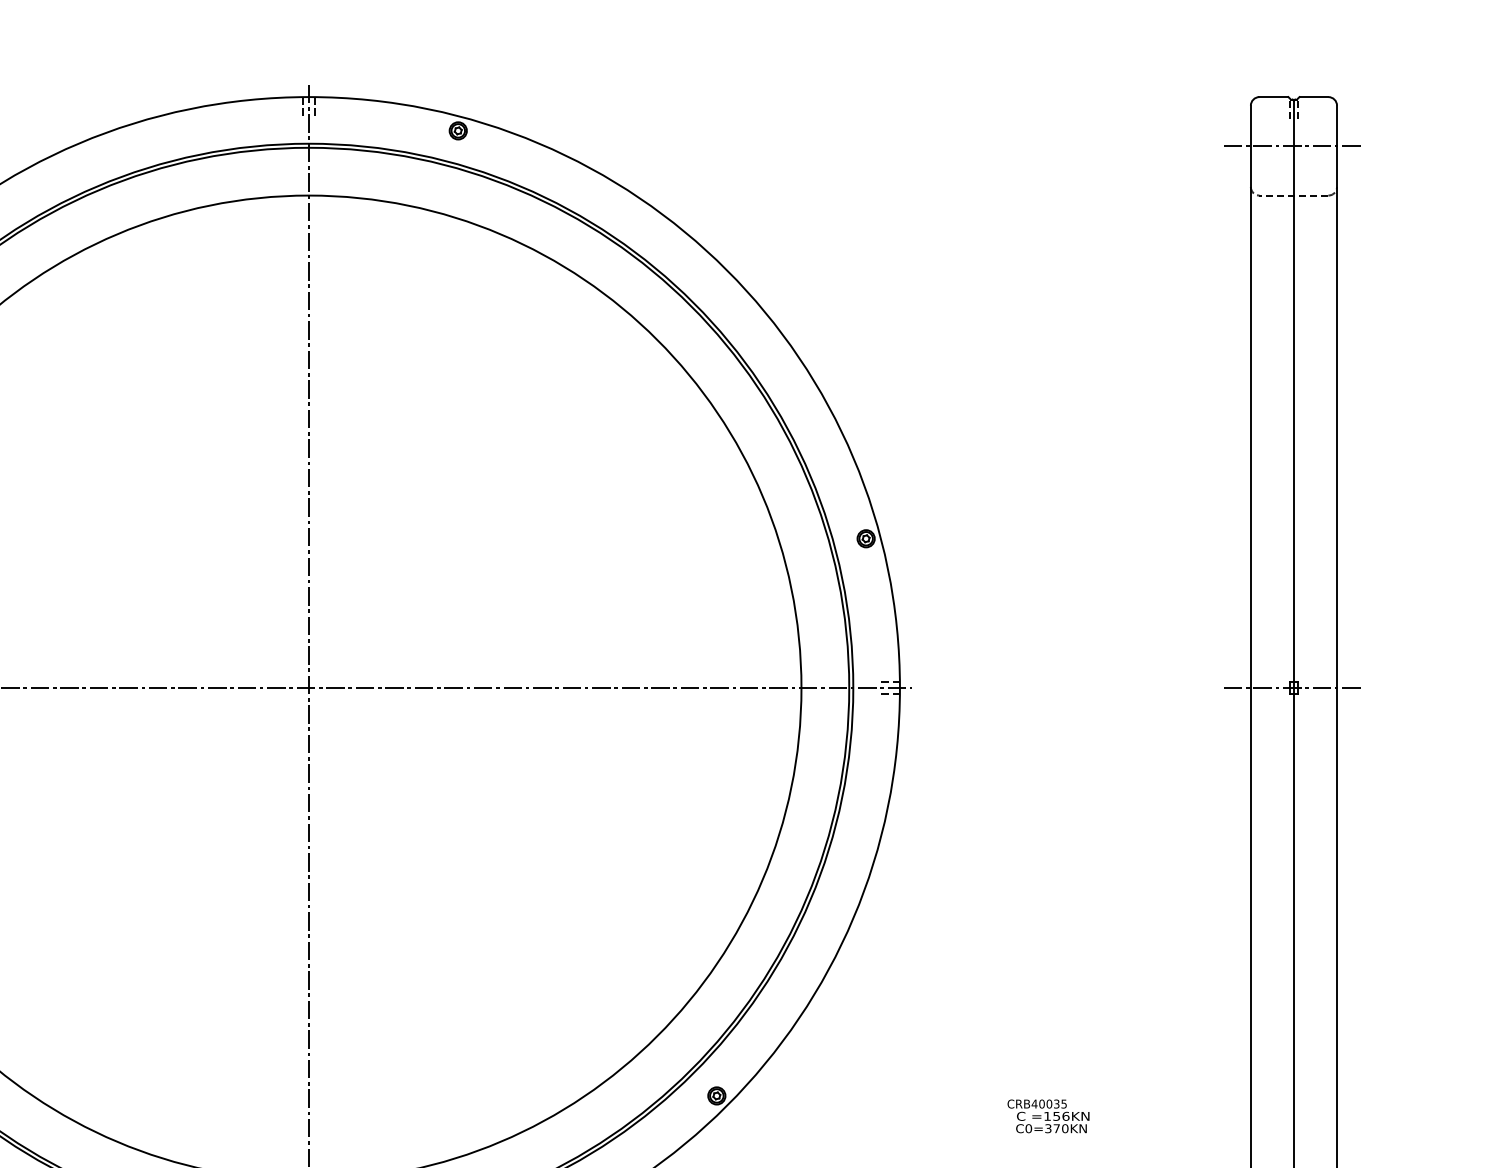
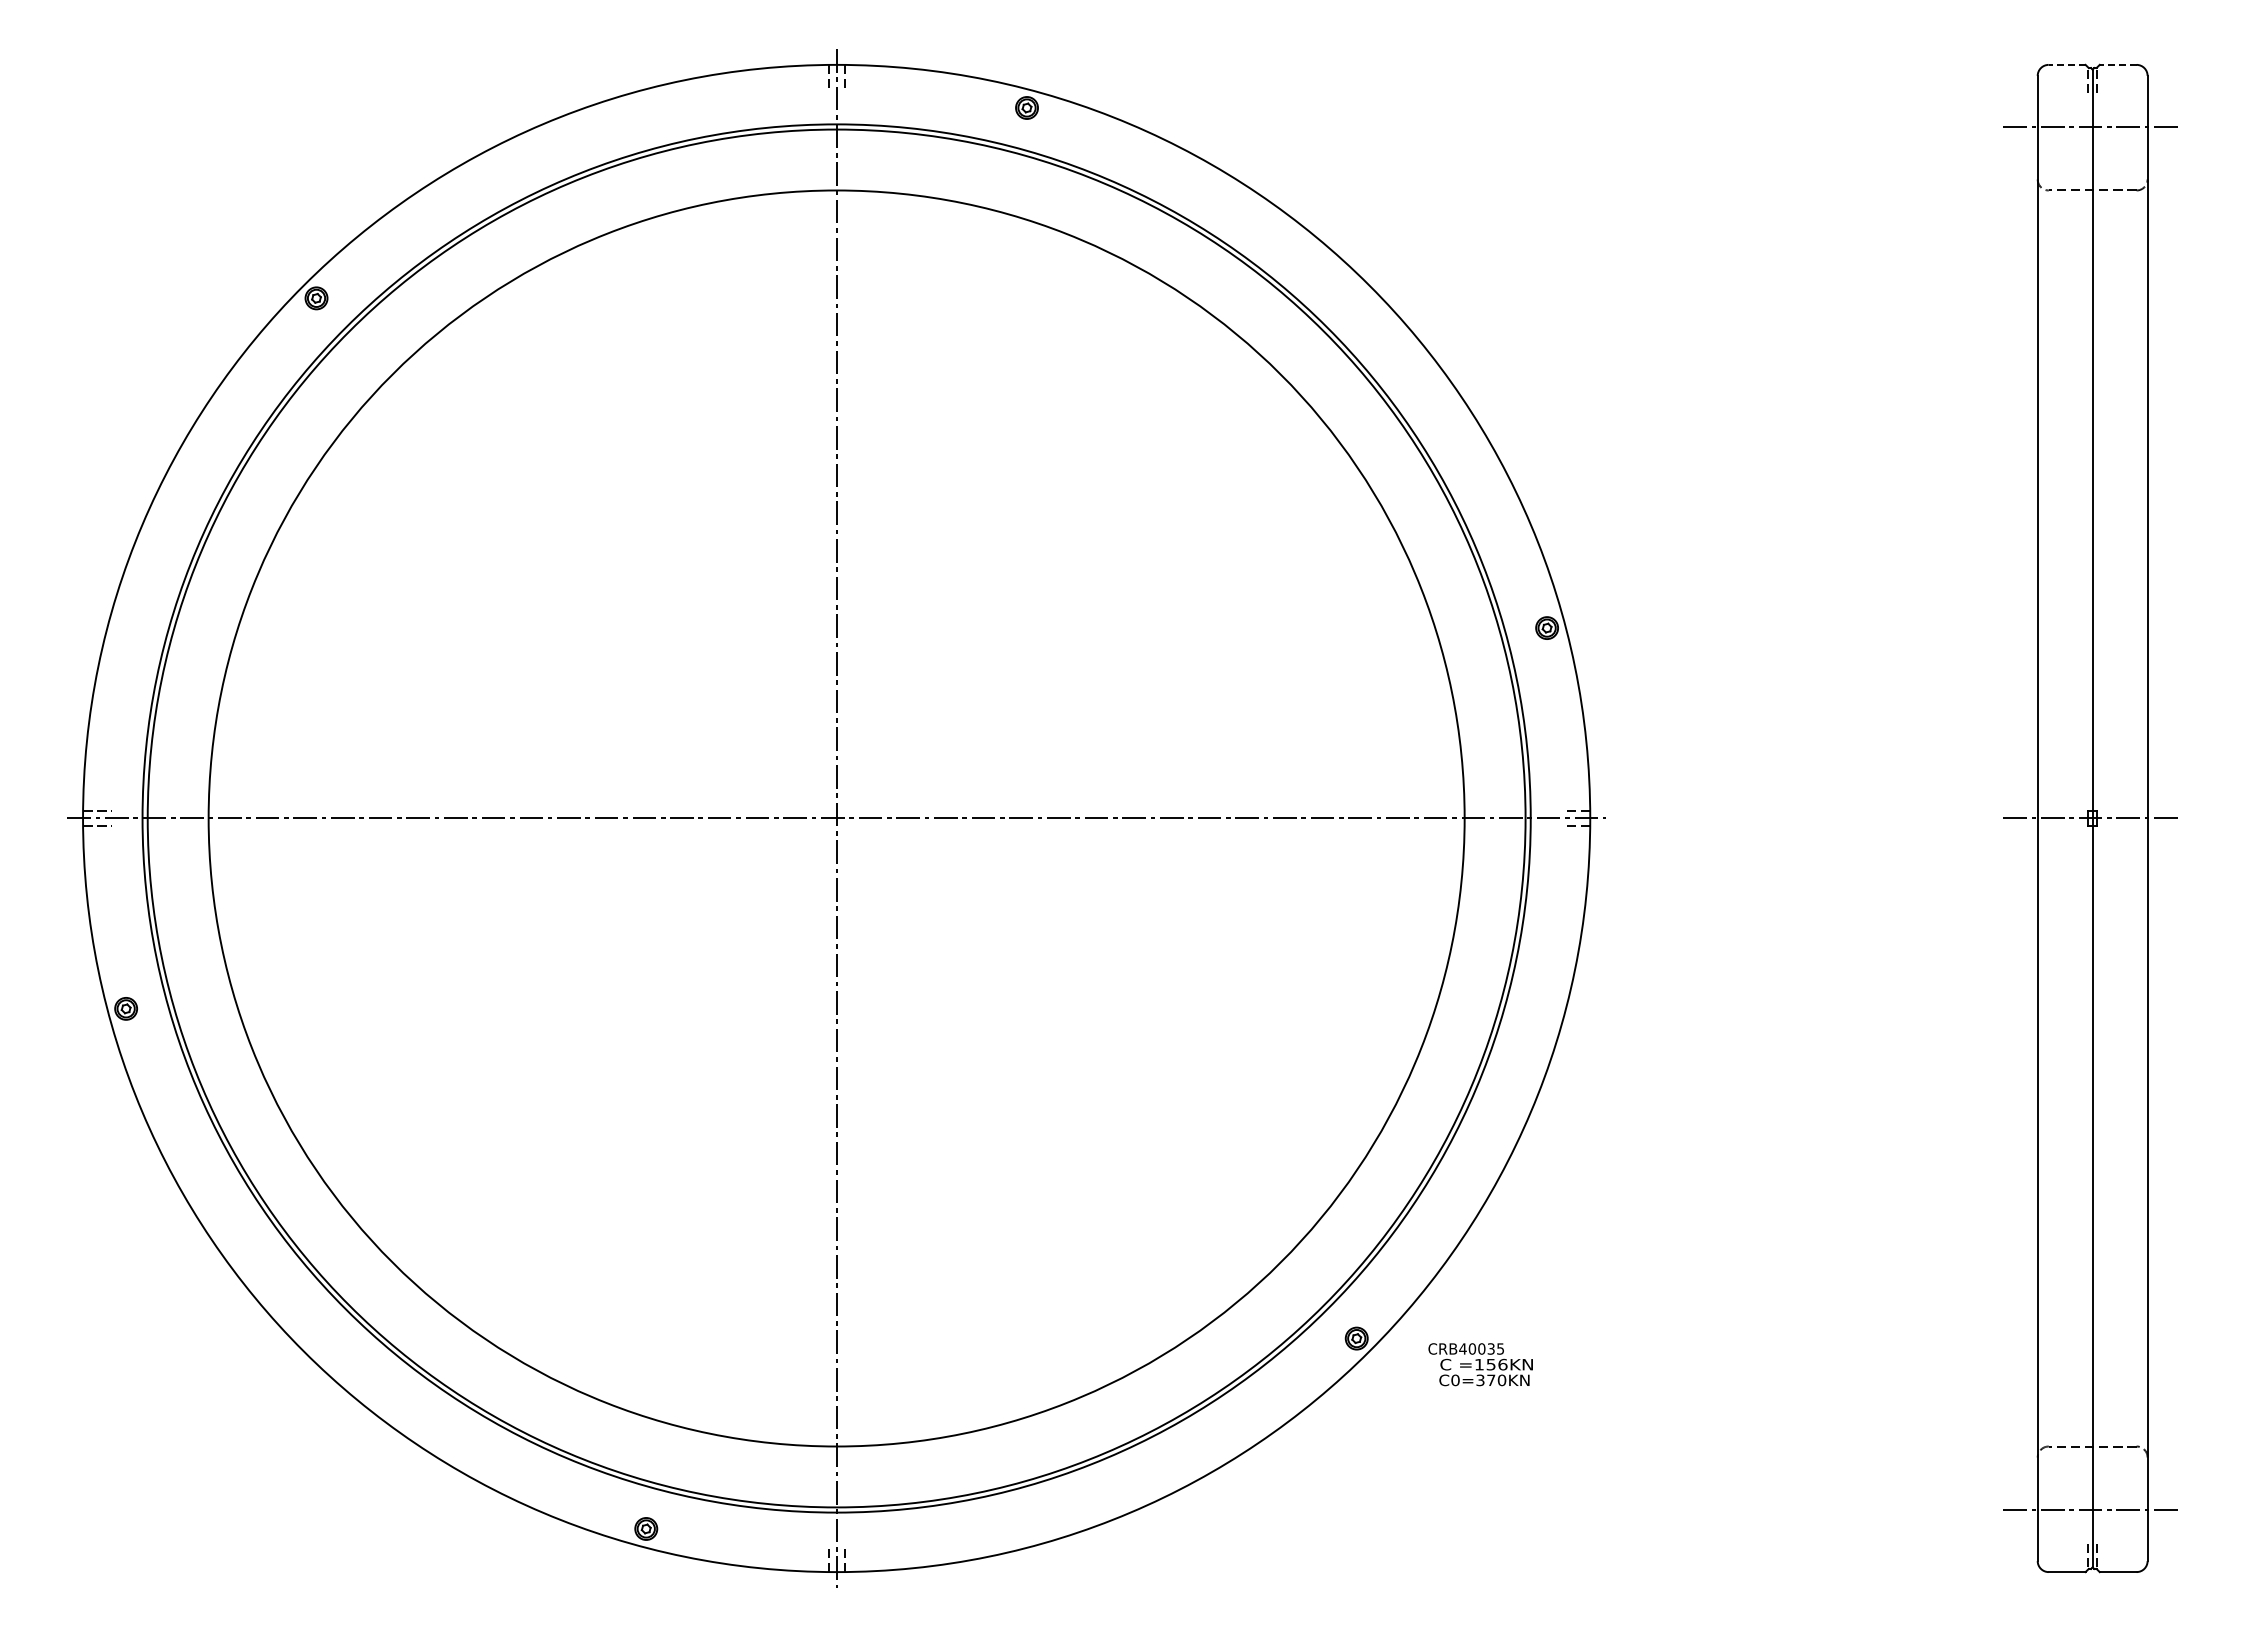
line: (1273, 96) -> (2066, 64), solid -> dashed
line: (1313, 96) -> (2117, 64), solid -> dashed
text: (1048, 1116) -> (1480, 1364), moved

